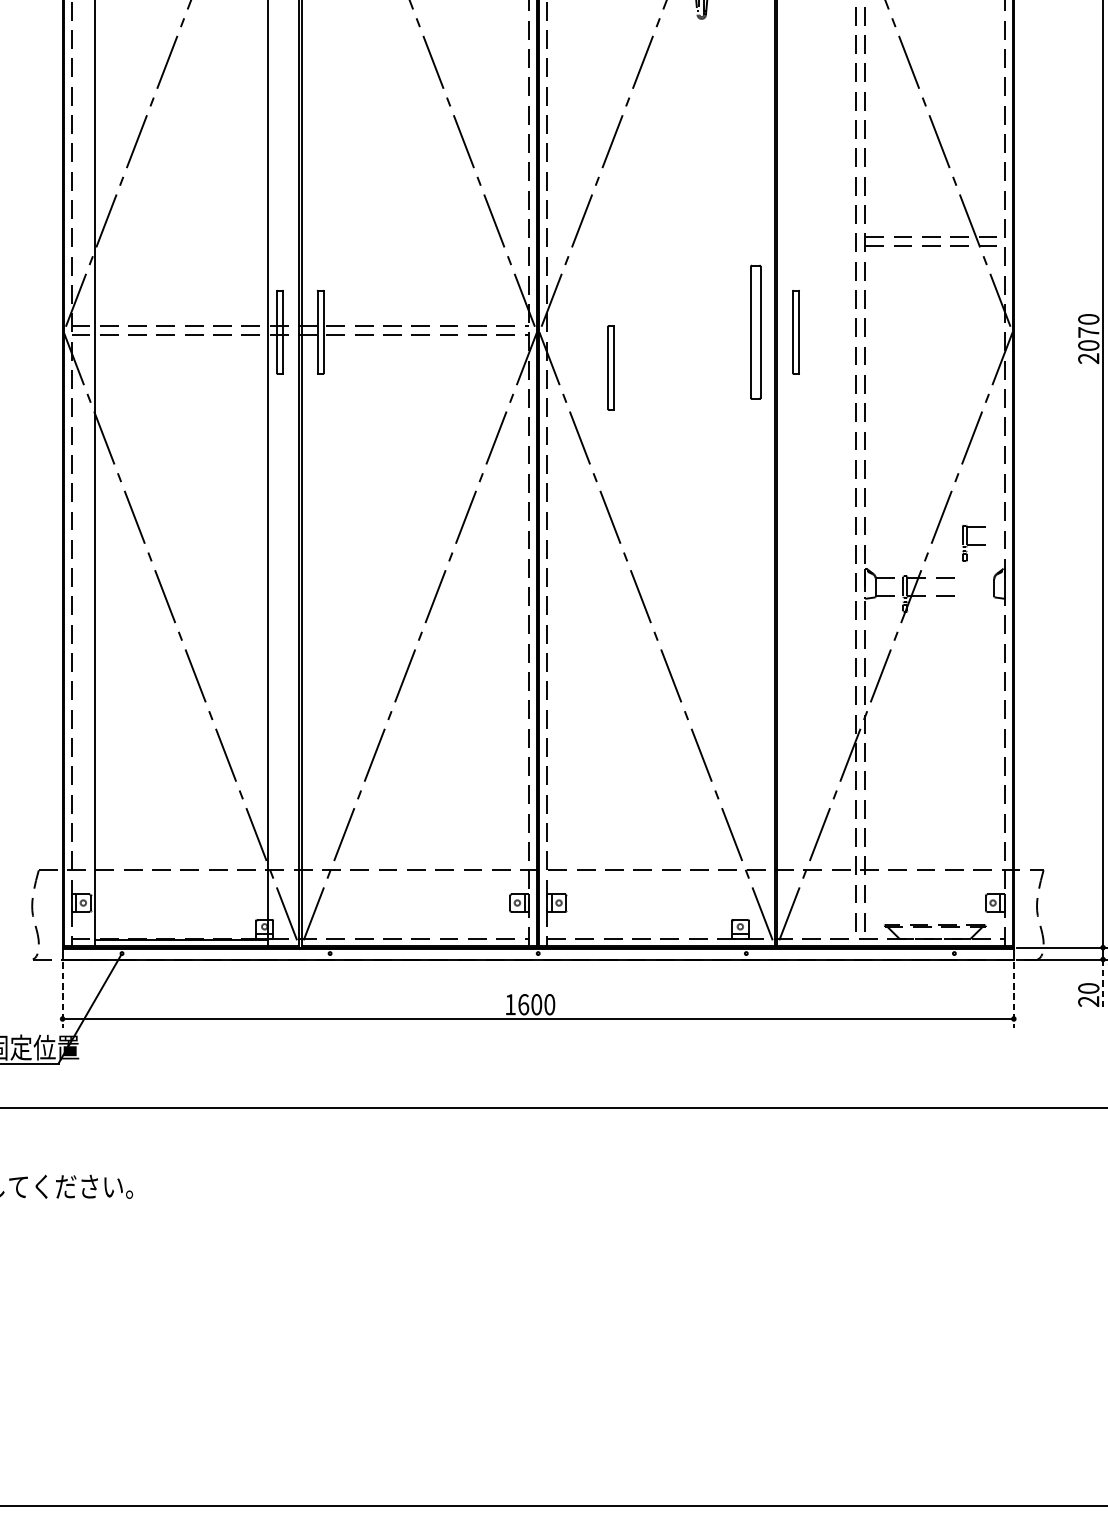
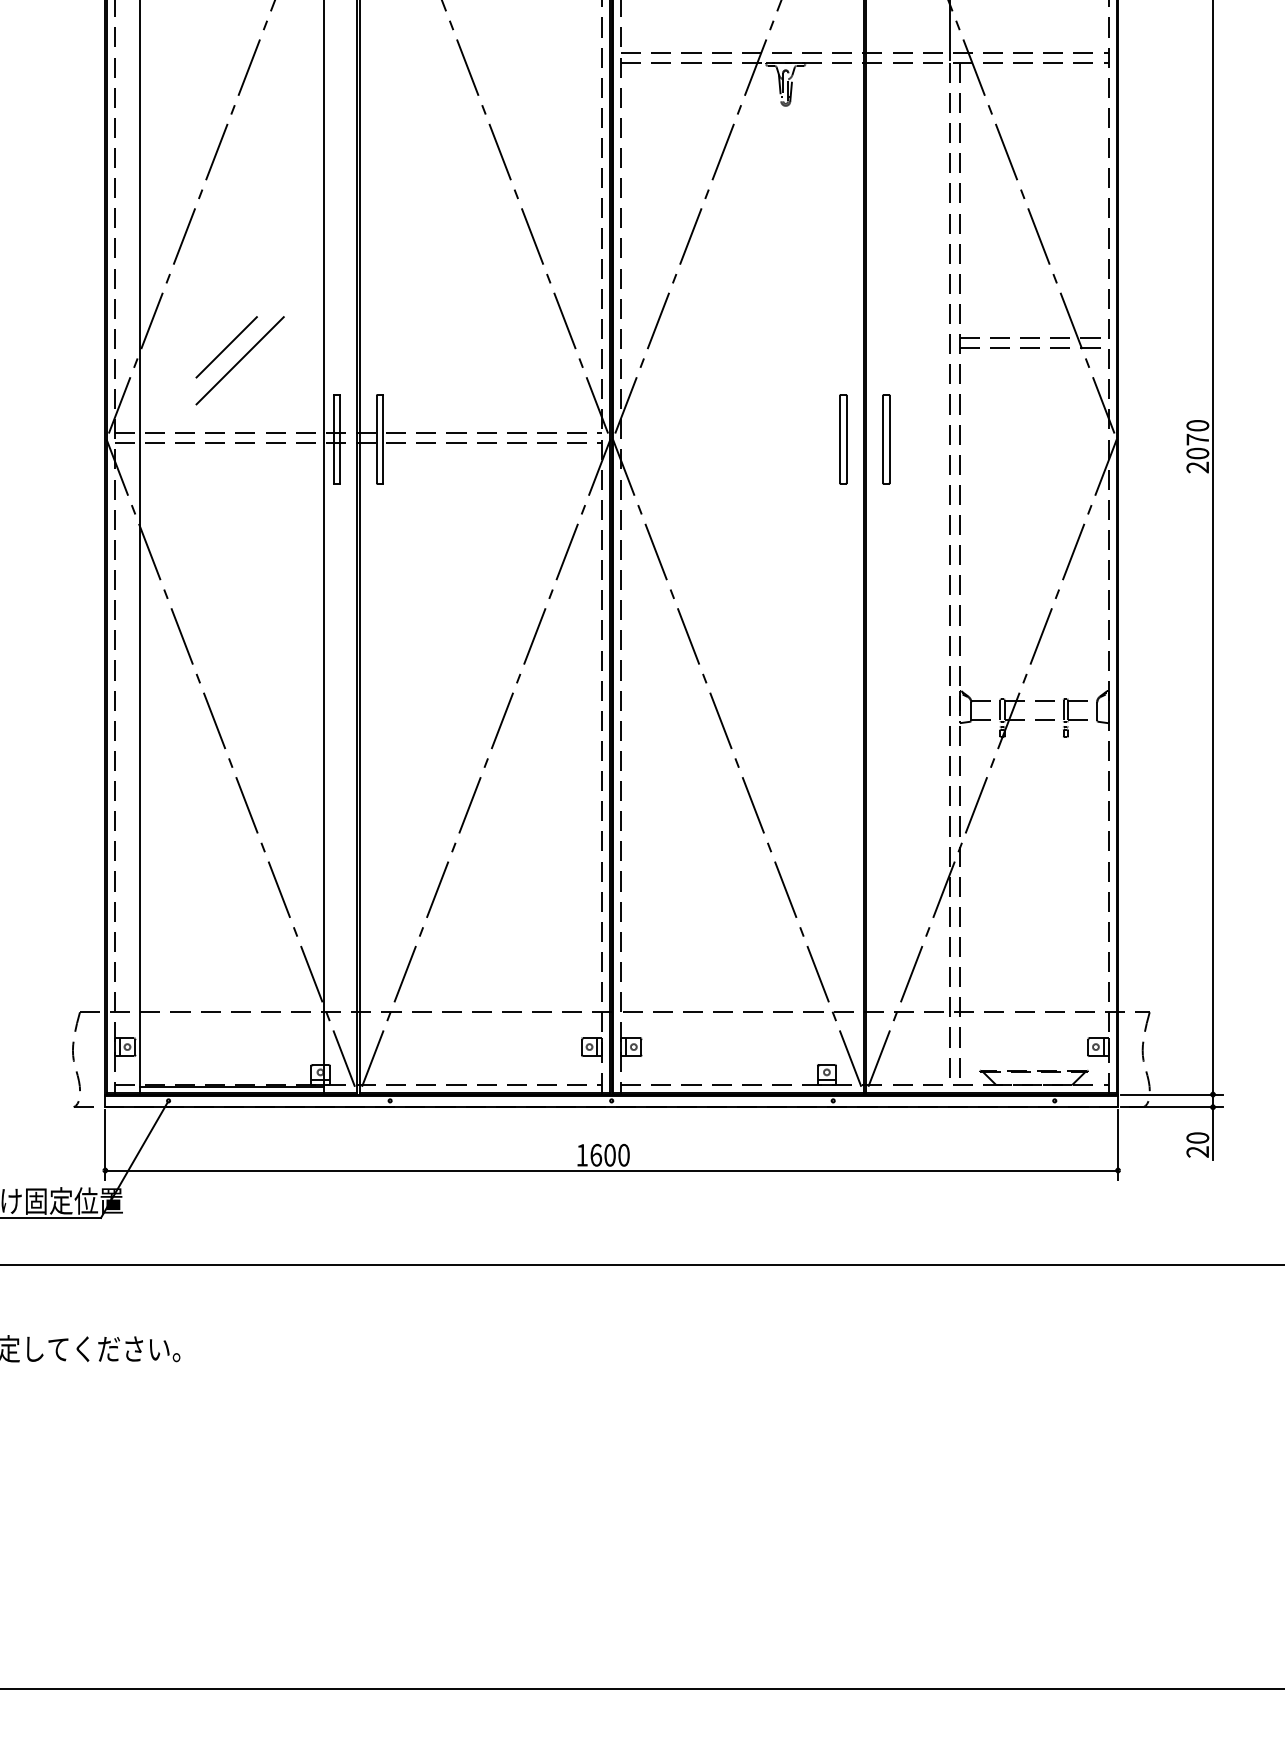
line: (176, 245) -> (226, 347), added
line: (188, 258) -> (239, 360), added
part: (755, 332) -> (843, 439), size x0.62
part: (611, 368) -> (689, 477), removed
part: (973, 542) -> (1075, 717), moved
line: (1103, 984) -> (1213, 1133), dashed -> solid
line: (62, 995) -> (105, 1145), dashed -> solid
line: (1014, 995) -> (1118, 1145), dashed -> solid

